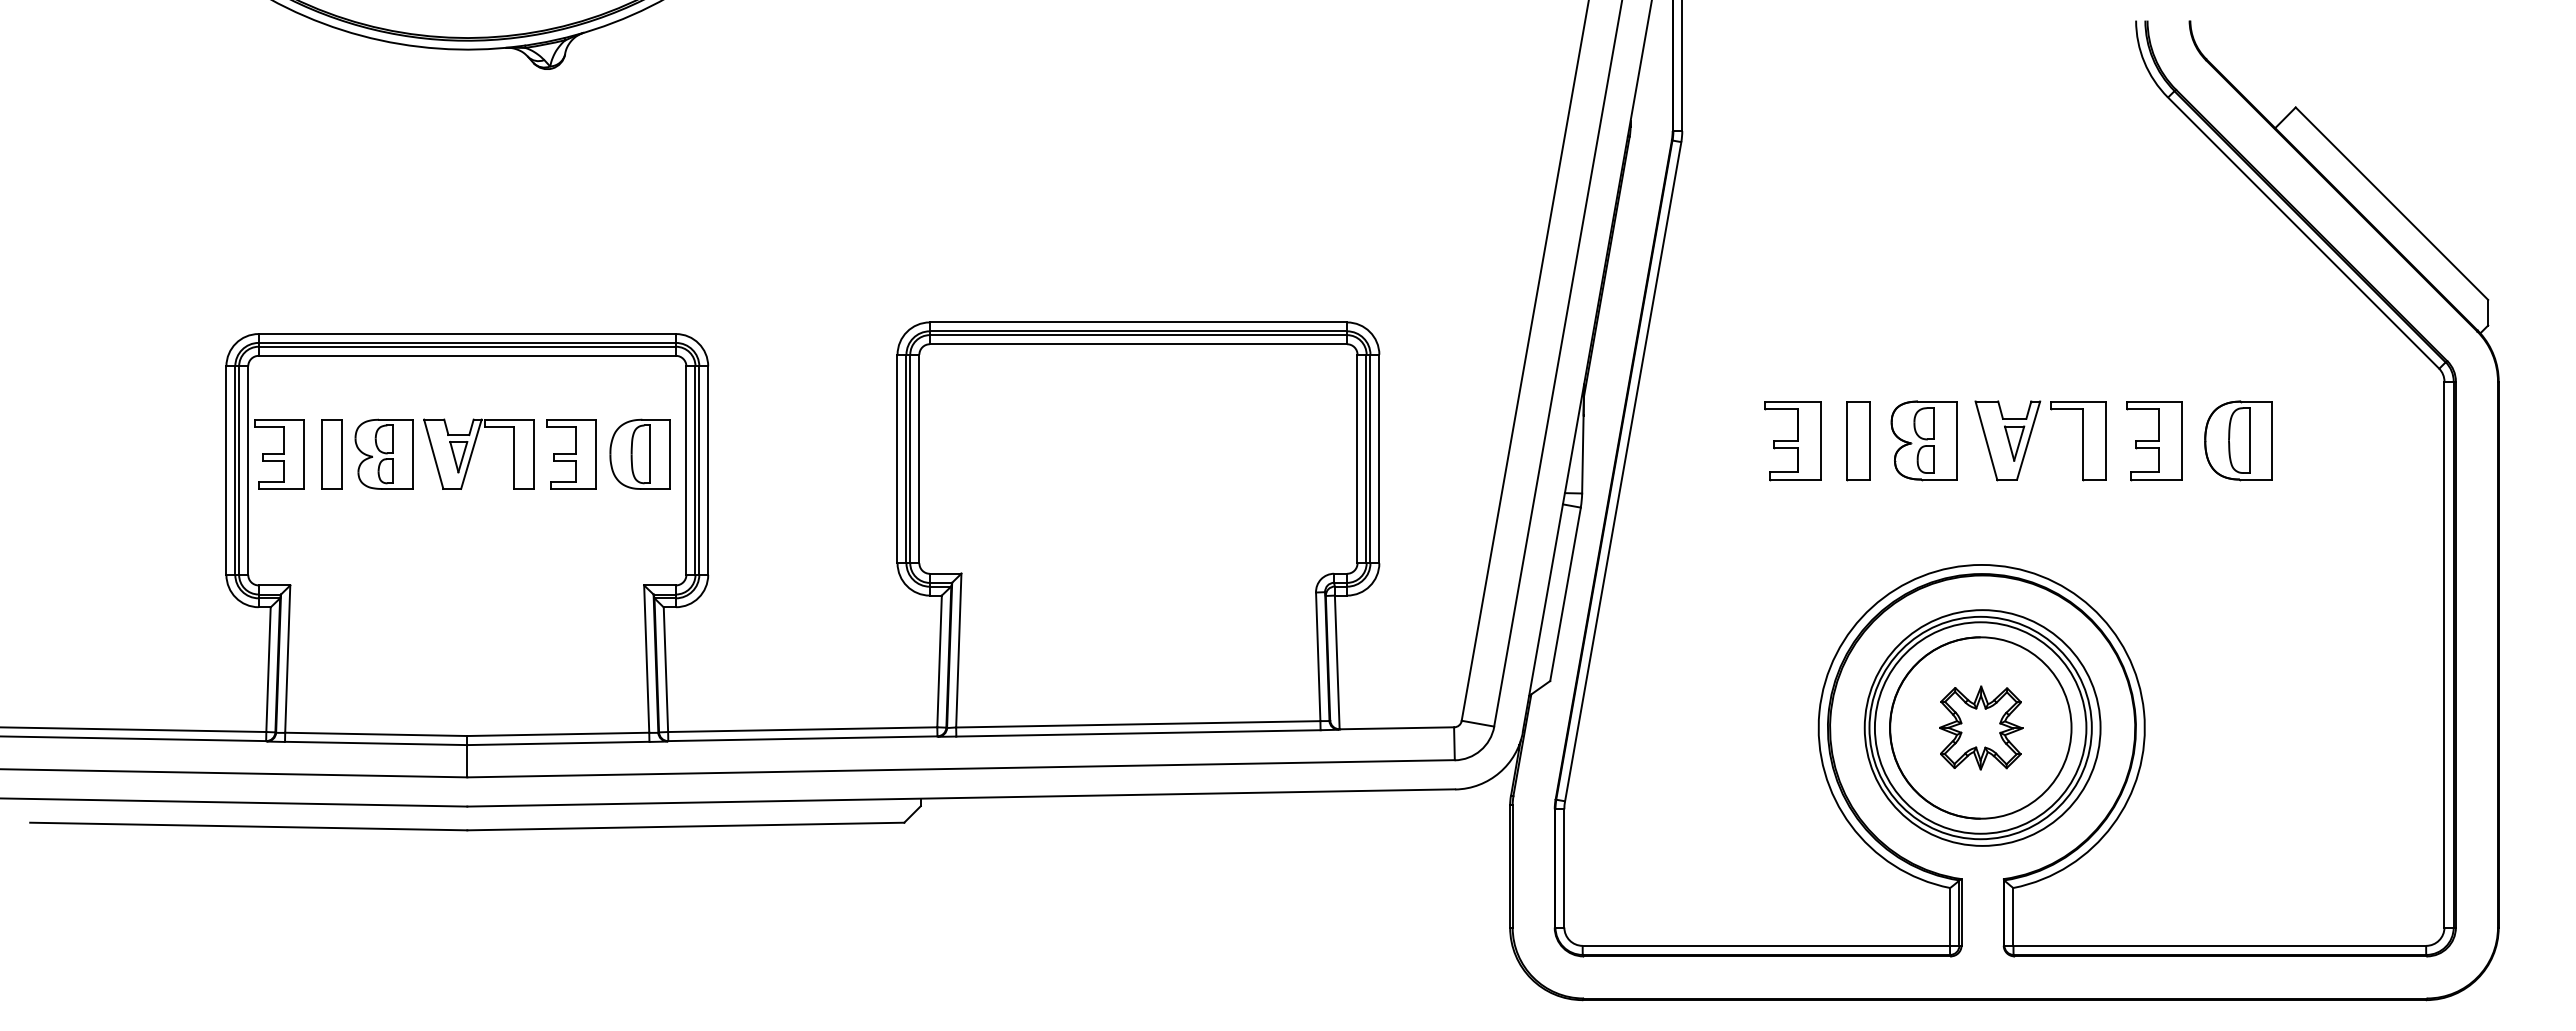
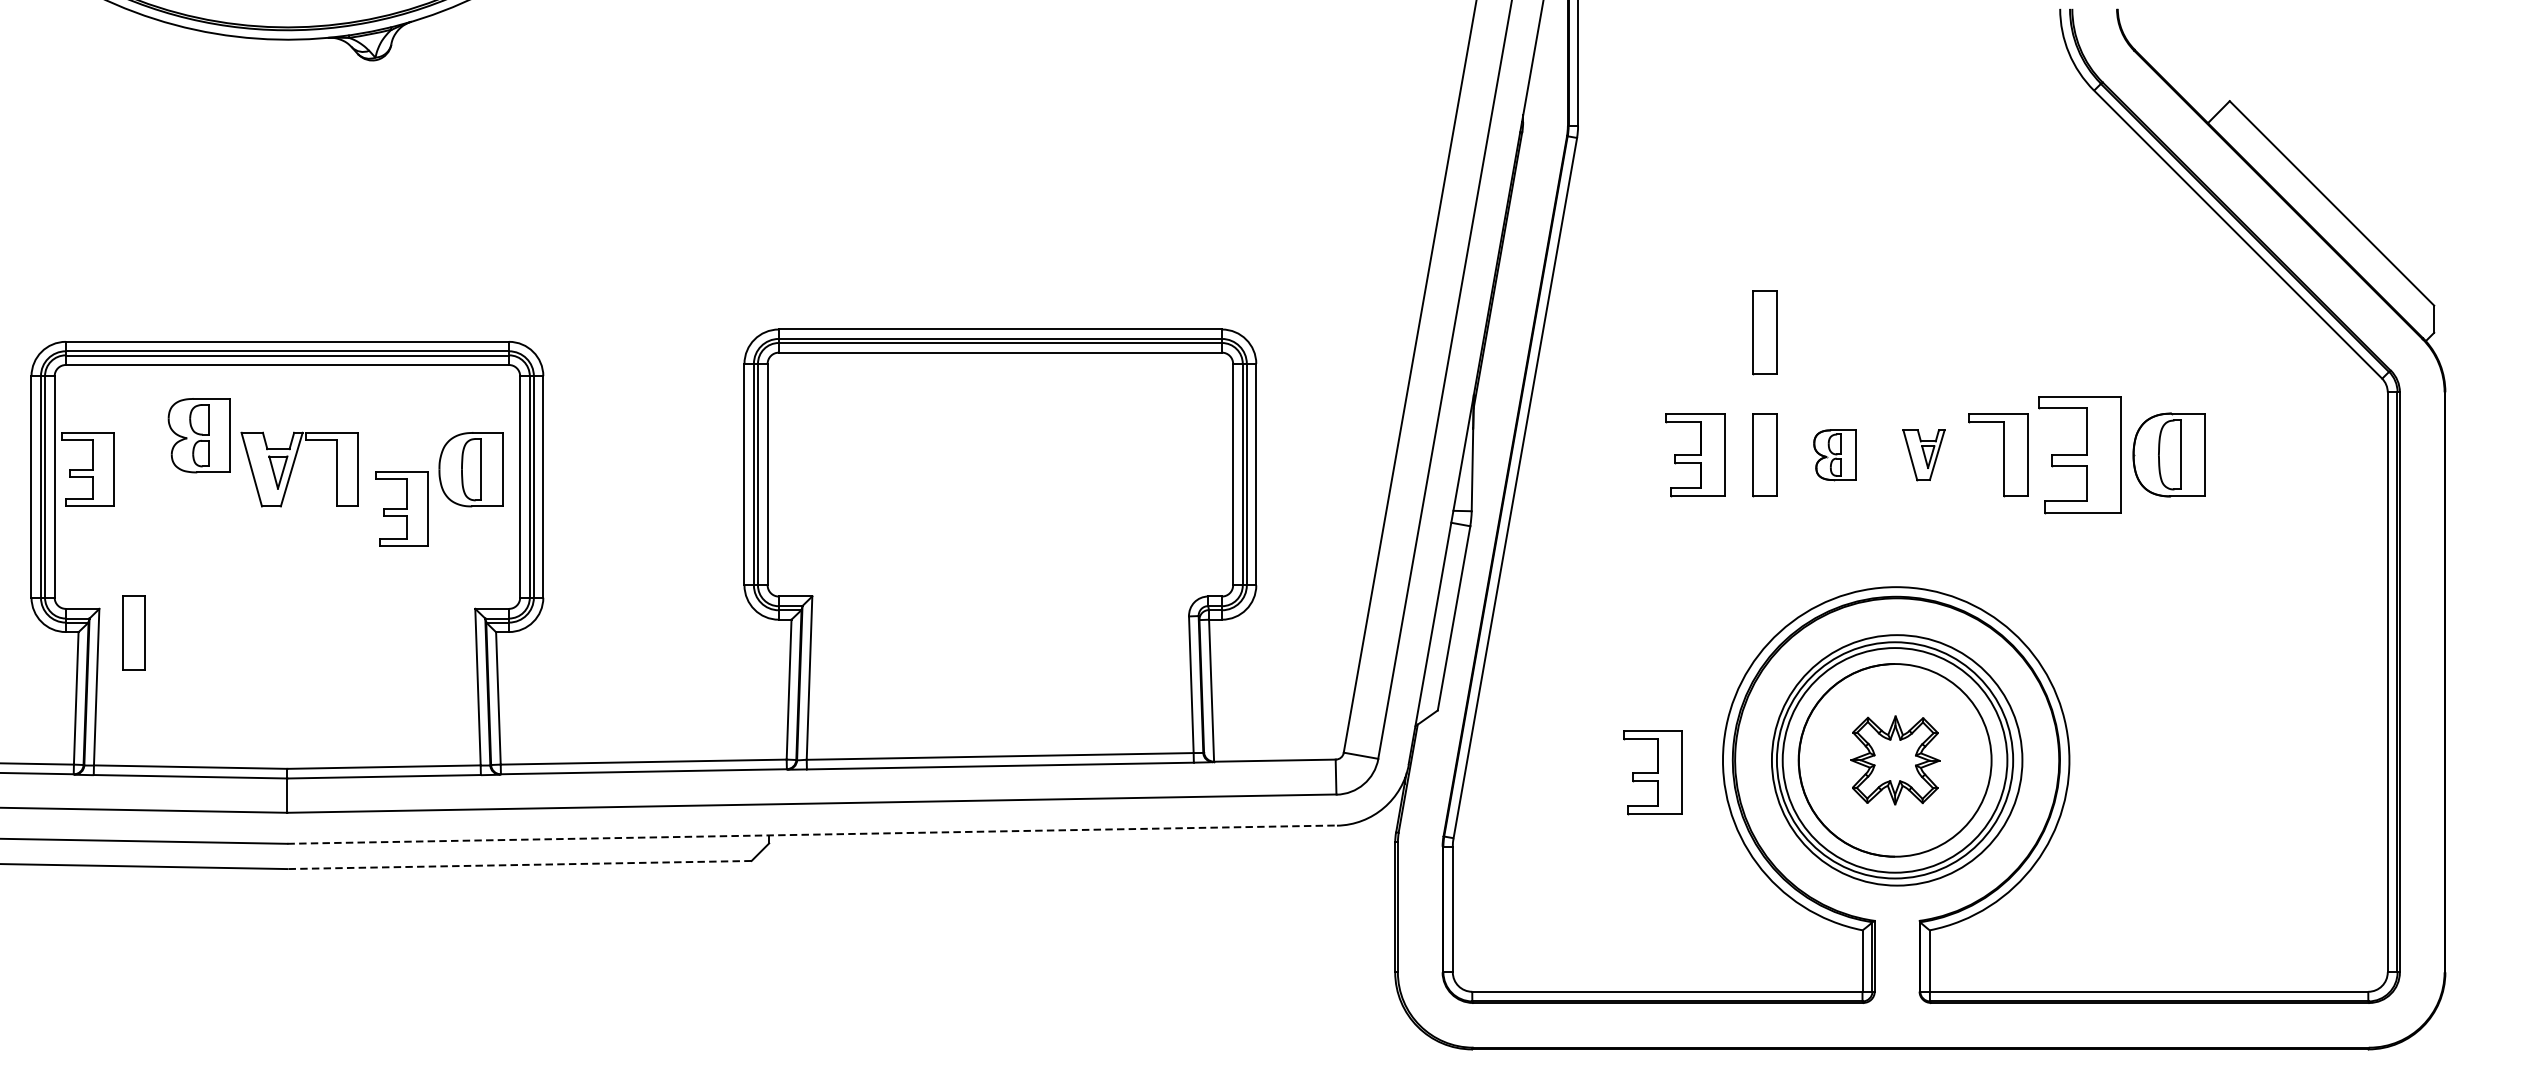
part: (1858, 326) -> (1765, 333), added
part: (1923, 440) -> (1834, 454), size x0.6
part: (2007, 440) -> (1923, 454), size x0.6
part: (2154, 441) -> (2079, 455), size x1.4
part: (383, 453) -> (198, 434), moved
part: (331, 454) -> (133, 633), moved
part: (571, 454) -> (402, 509), moved
part: (1752, 740) -> (1652, 773), added
line: (961, 797) -> (812, 834), solid -> dashed
line: (685, 826) -> (519, 864), solid -> dashed

